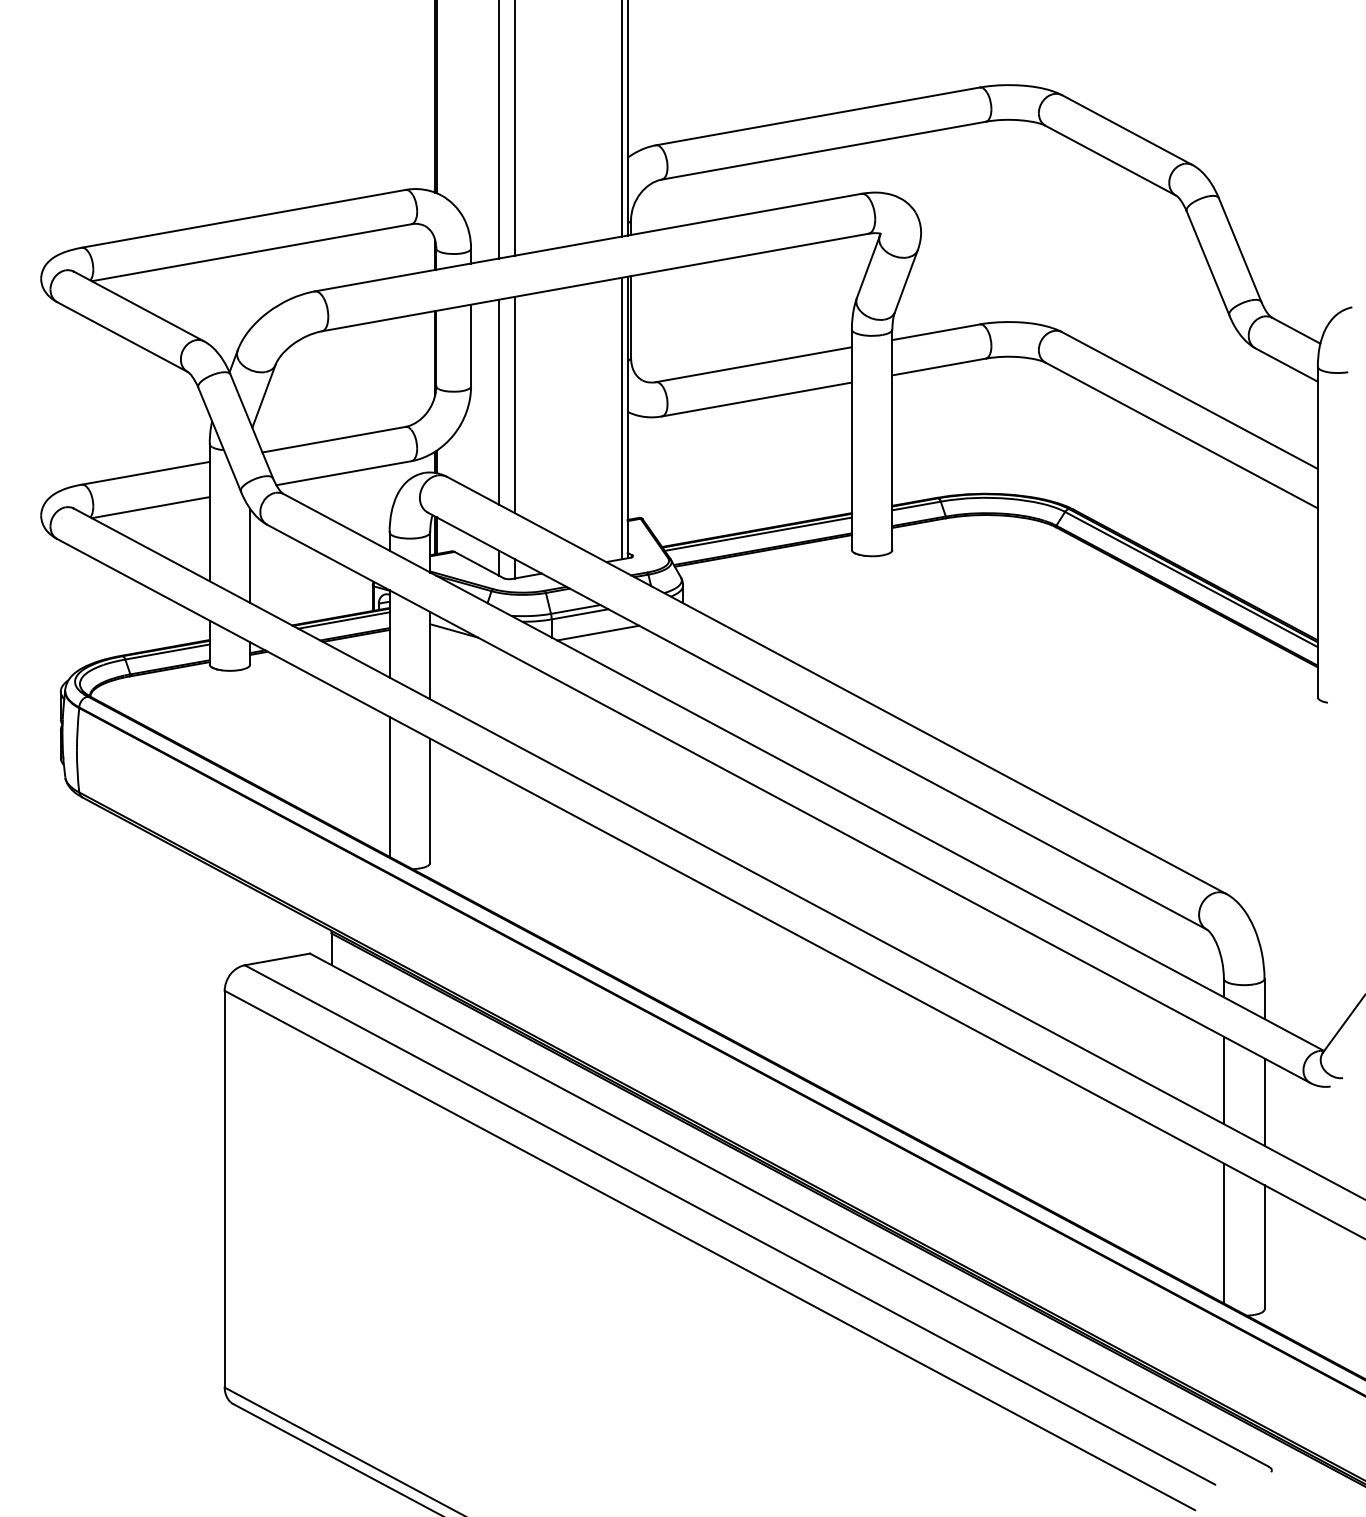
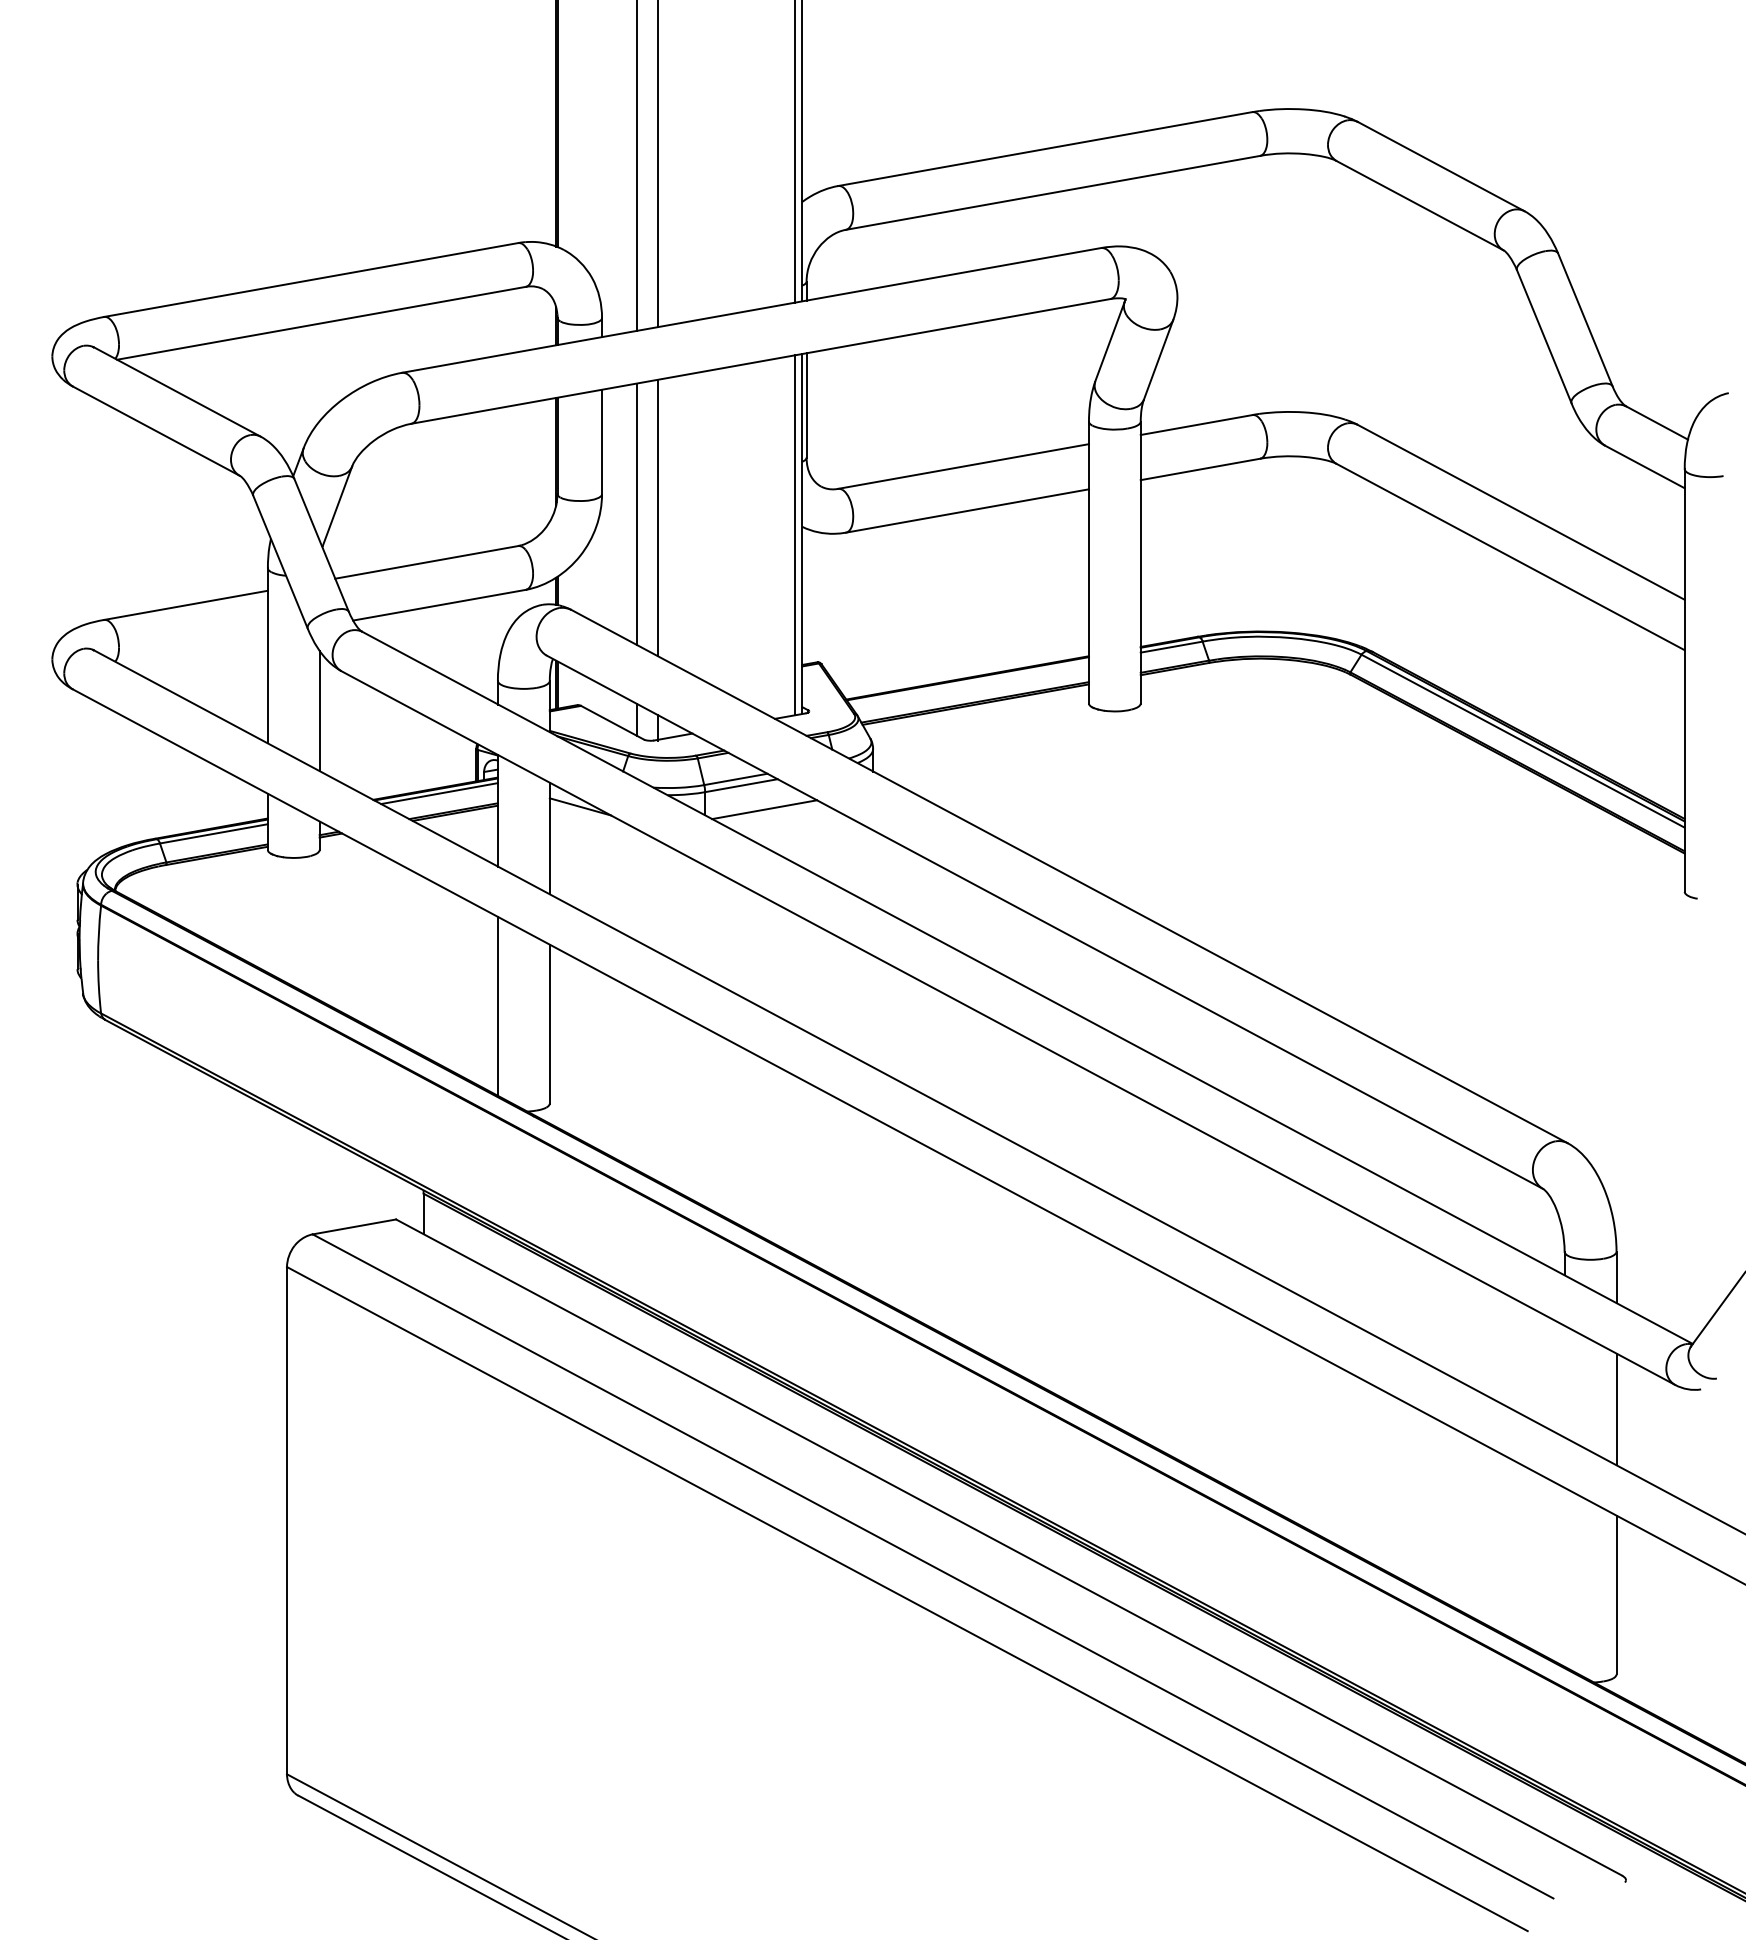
line: (150, 507) -> (192, 648), removed
line: (757, 533) -> (968, 682), removed
line: (1223, 1080) -> (1564, 1381), removed
line: (1223, 1232) -> (1564, 1576), removed

